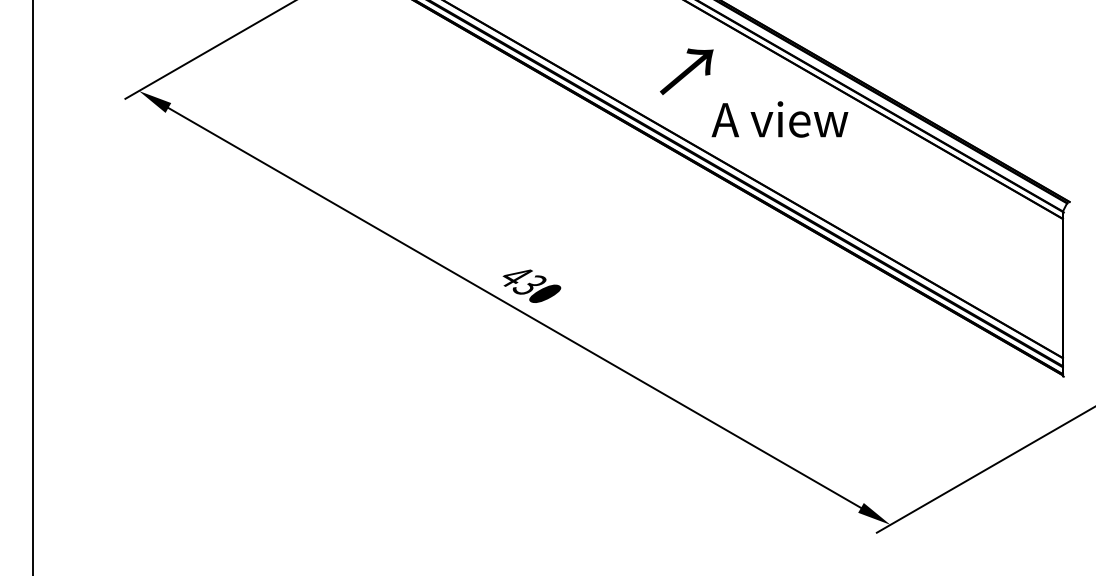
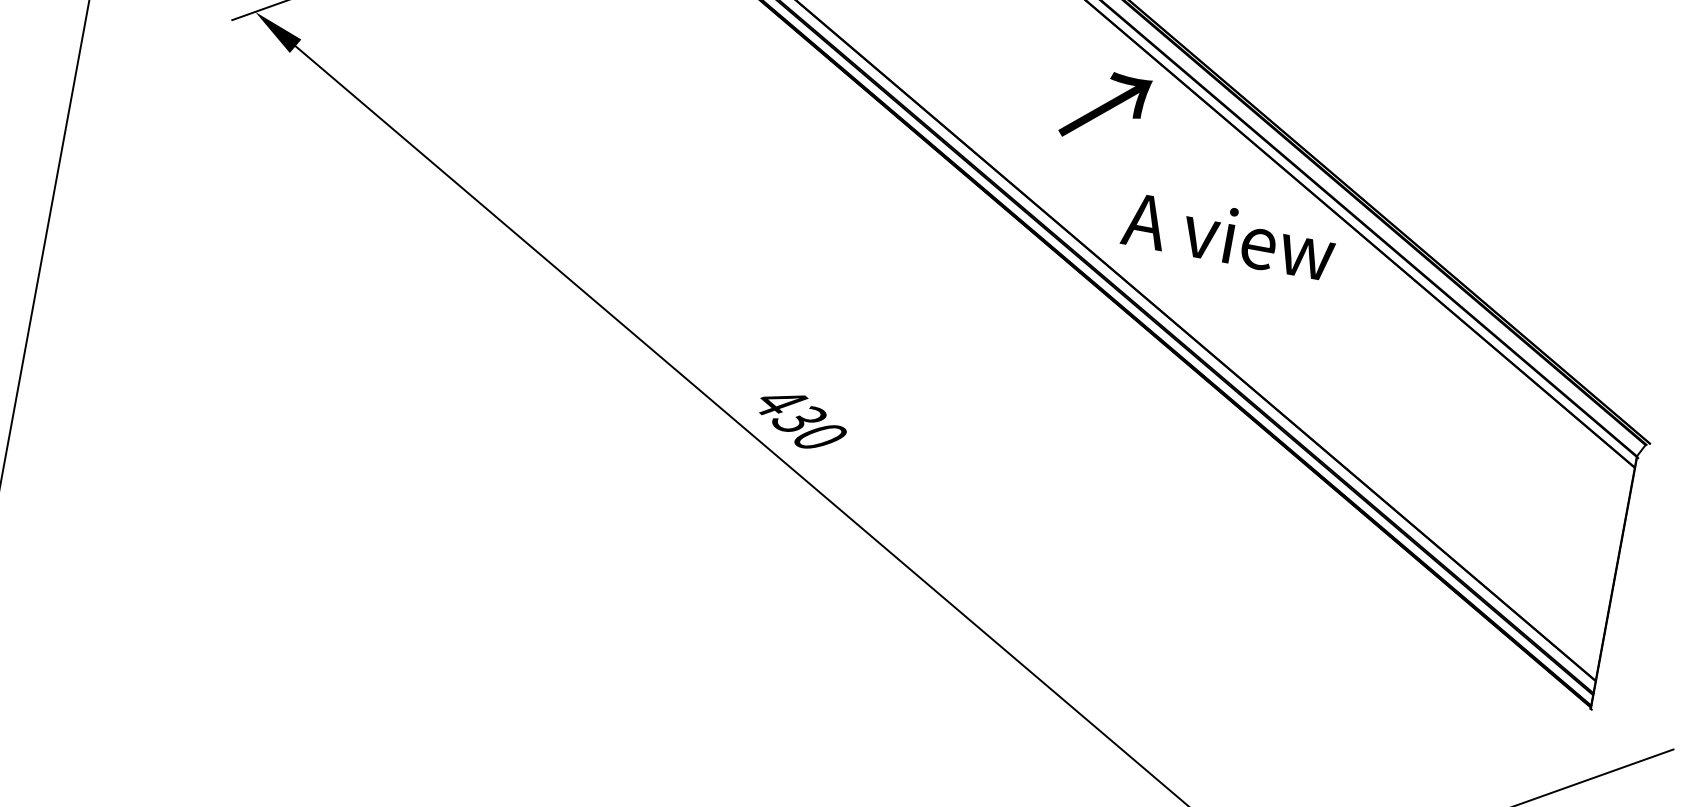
text: (686, 71) -> (1104, 106), moved

